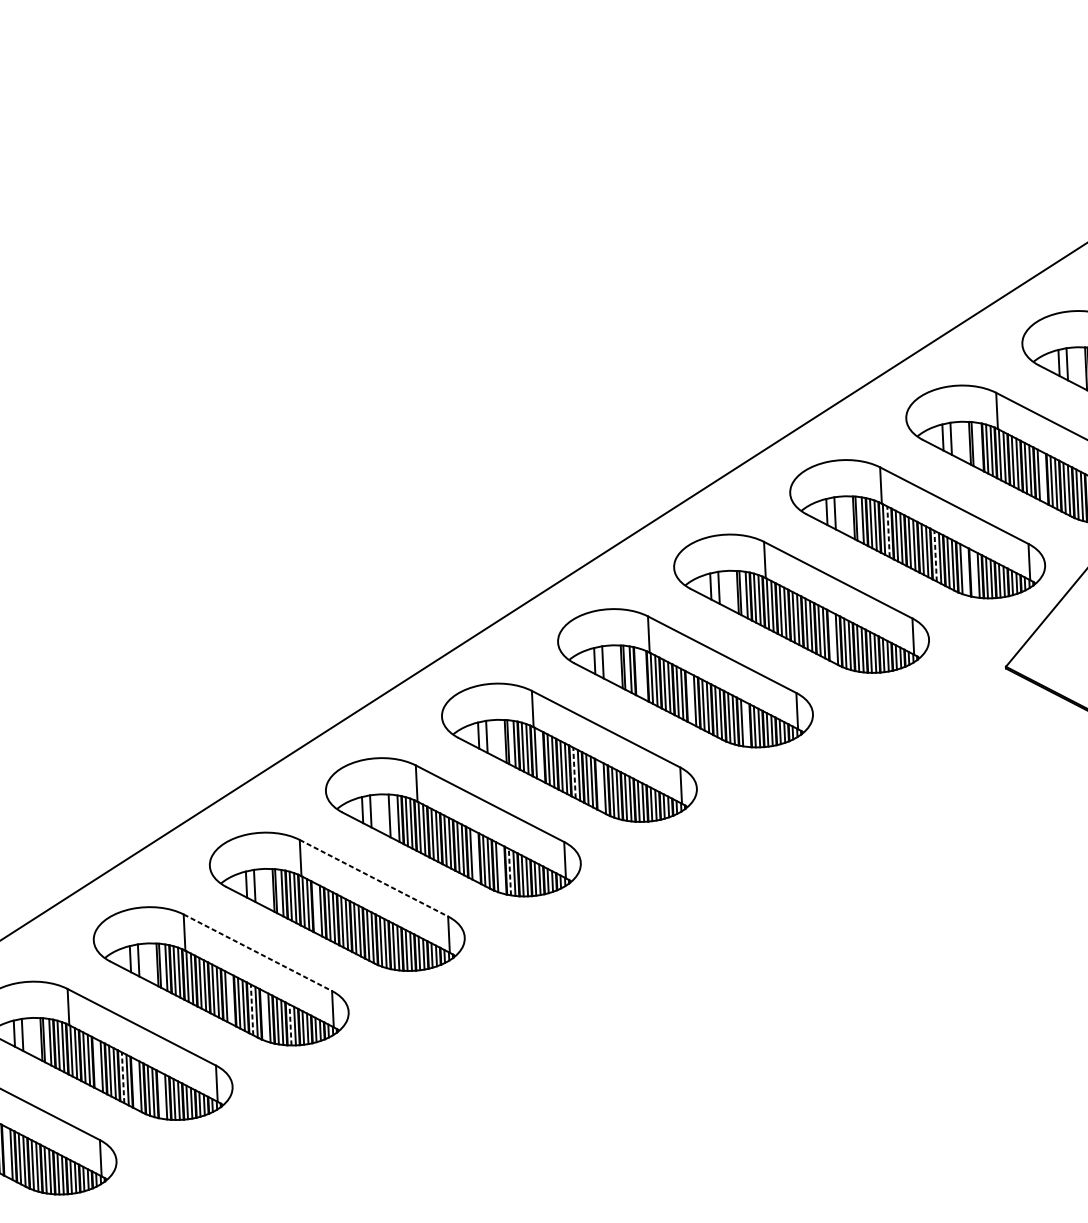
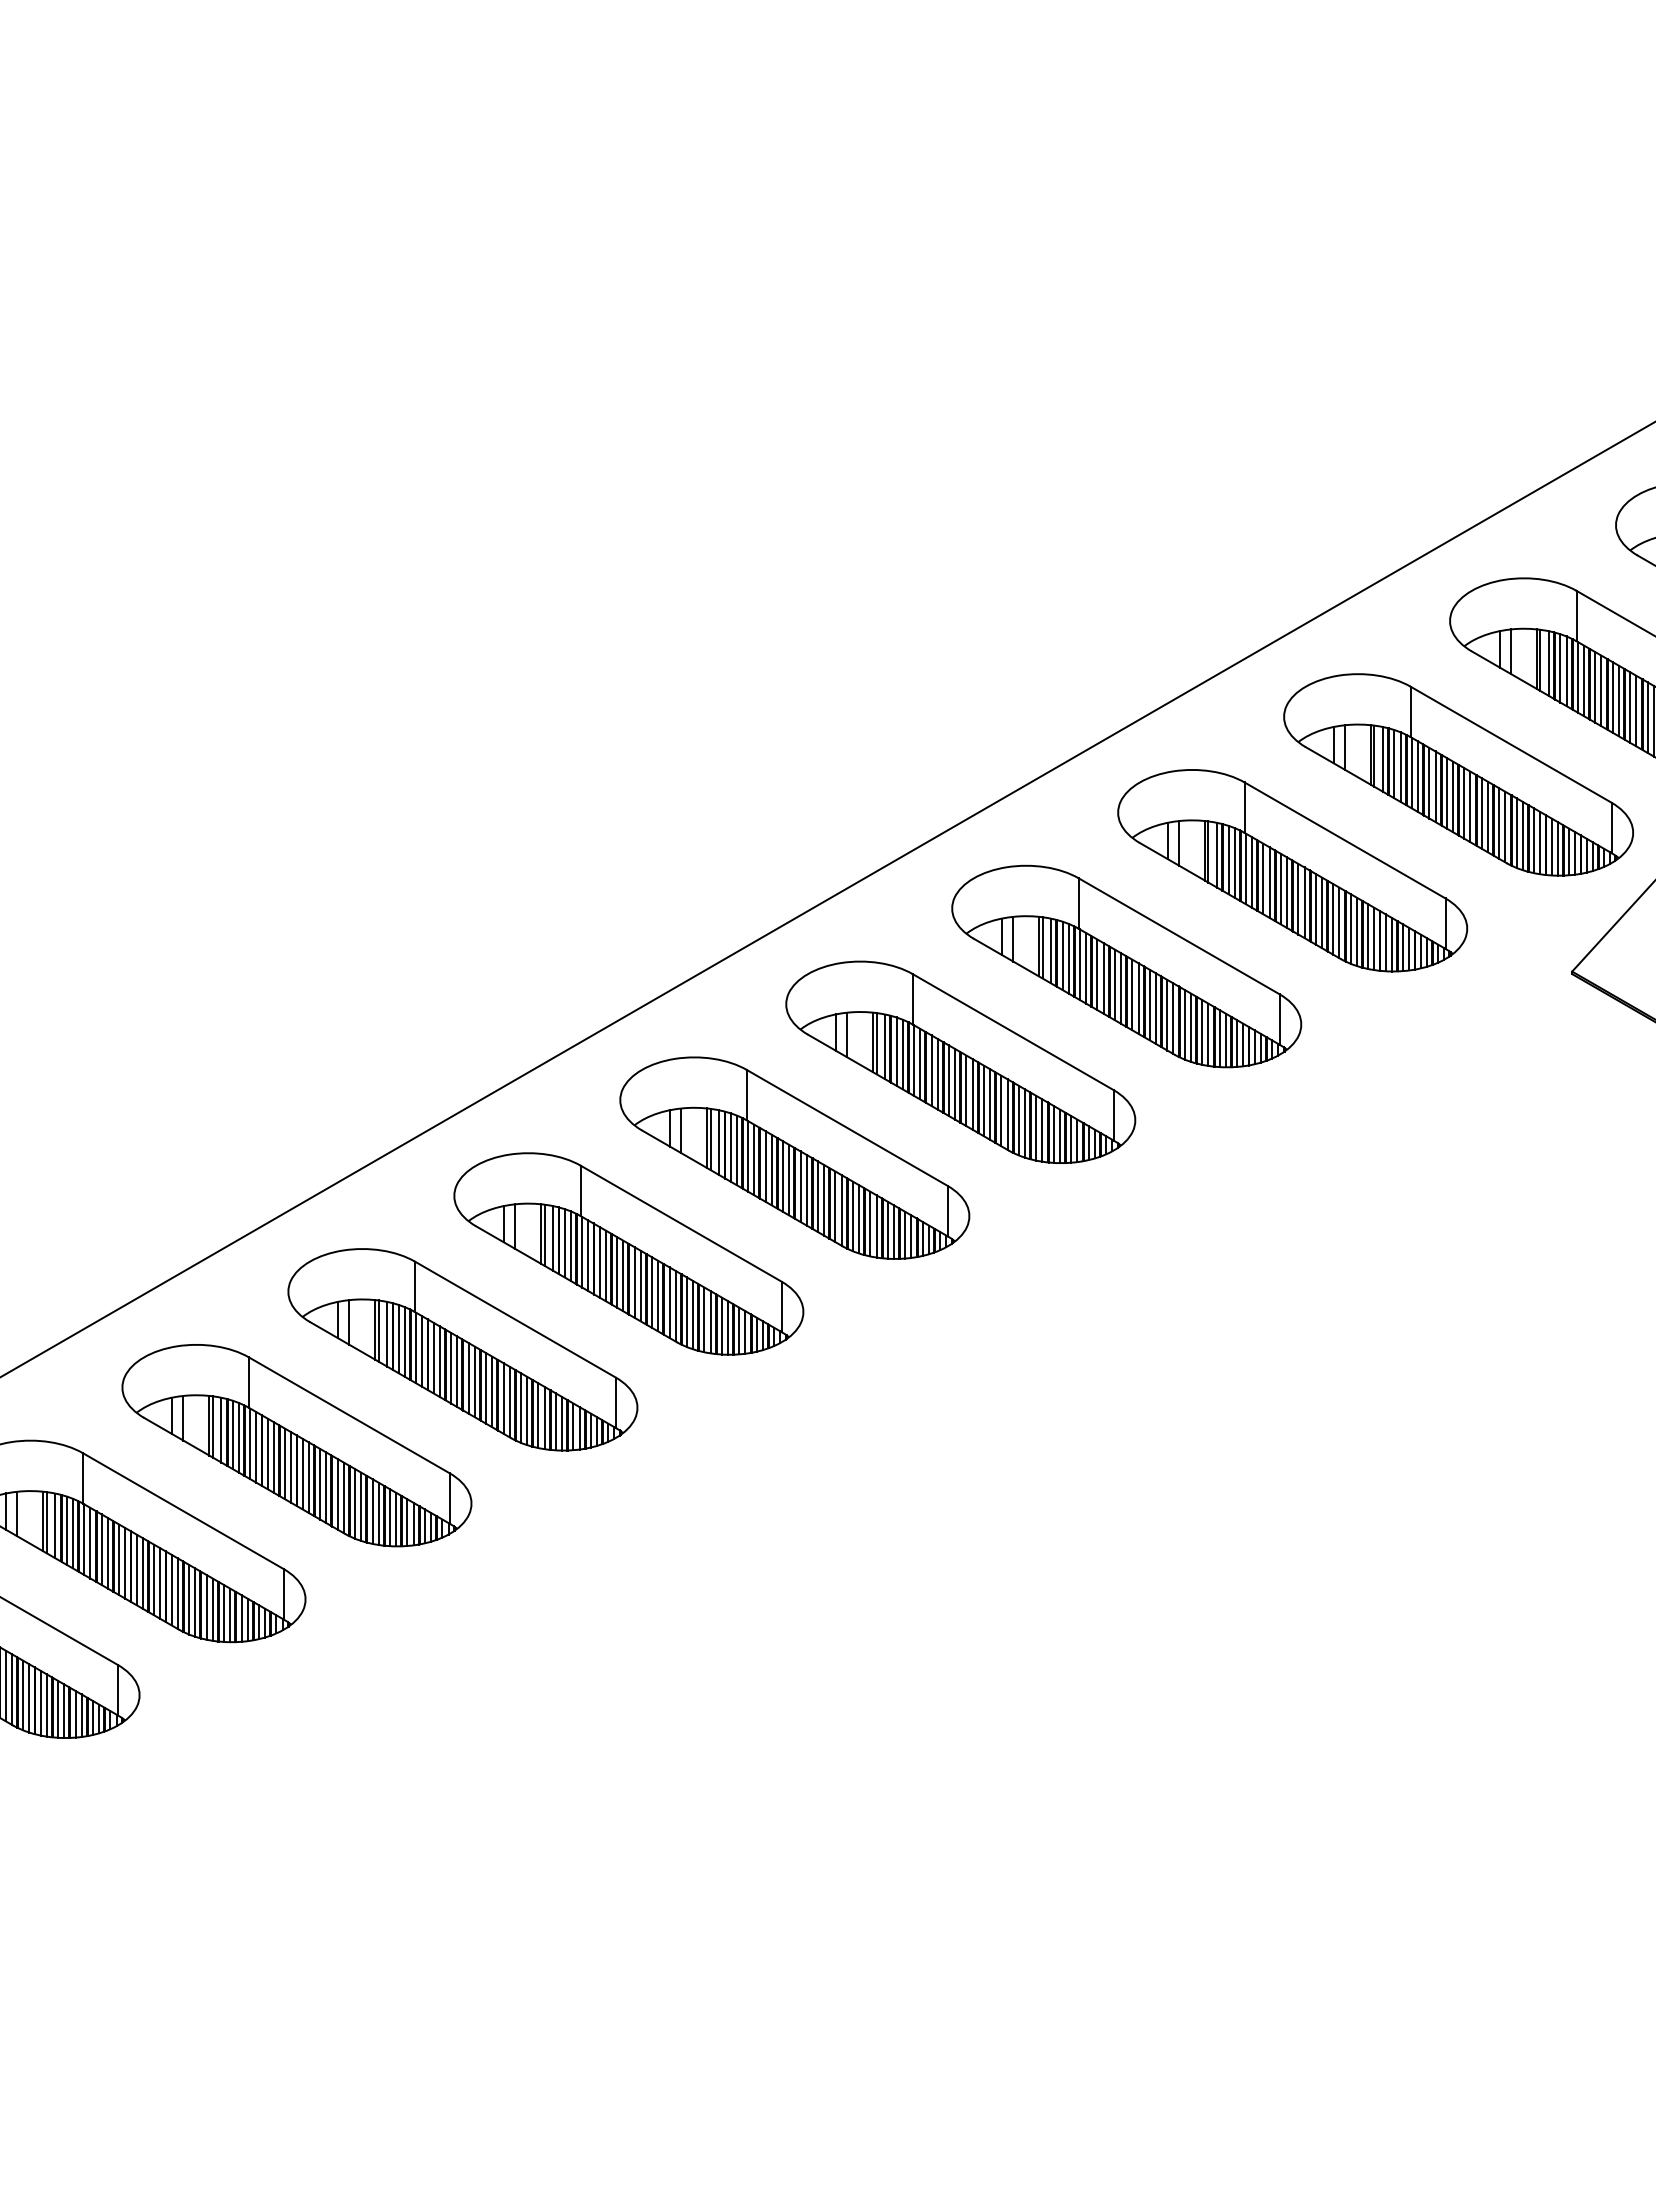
line: (979, 446) -> (1549, 663), added
line: (1043, 476) -> (1636, 710), added
line: (888, 531) -> (1418, 776), dashed -> solid
line: (935, 556) -> (1481, 813), dashed -> solid
line: (965, 570) -> (1522, 835), added
line: (974, 573) -> (1534, 840), added
line: (832, 637) -> (1333, 919), added
line: (638, 672) -> (1062, 955), added
line: (643, 674) -> (1068, 958), added
line: (690, 698) -> (1132, 994), added
line: (746, 724) -> (1208, 1034), added
line: (540, 754) -> (920, 1063), added
line: (574, 772) -> (966, 1090), dashed -> solid
line: (600, 785) -> (1001, 1110), added
line: (392, 816) -> (710, 1139), added
line: (476, 855) -> (824, 1199), added
line: (501, 869) -> (859, 1219), added
line: (509, 871) -> (870, 1223), dashed -> solid
line: (374, 878) -> (681, 1223), dashed -> solid
line: (316, 908) -> (599, 1262), added
line: (258, 952) -> (515, 1319), dashed -> solid
line: (230, 998) -> (474, 1381), added
line: (252, 1009) -> (503, 1397), dashed -> solid
line: (265, 1015) -> (521, 1407), added
line: (290, 1024) -> (555, 1421), dashed -> solid
line: (97, 1064) -> (285, 1463), added
line: (123, 1077) -> (320, 1483), dashed -> solid
line: (135, 1083) -> (337, 1493), added
line: (161, 1095) -> (372, 1511), added
line: (7, 1151) -> (154, 1579), added

